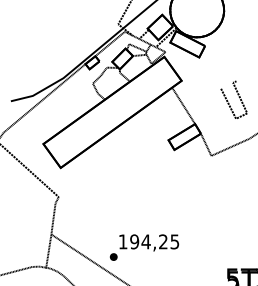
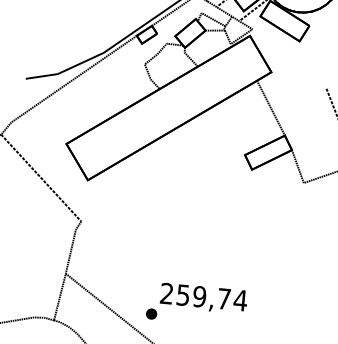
text: (148, 241) -> (203, 296), 194,25 -> 259,74

